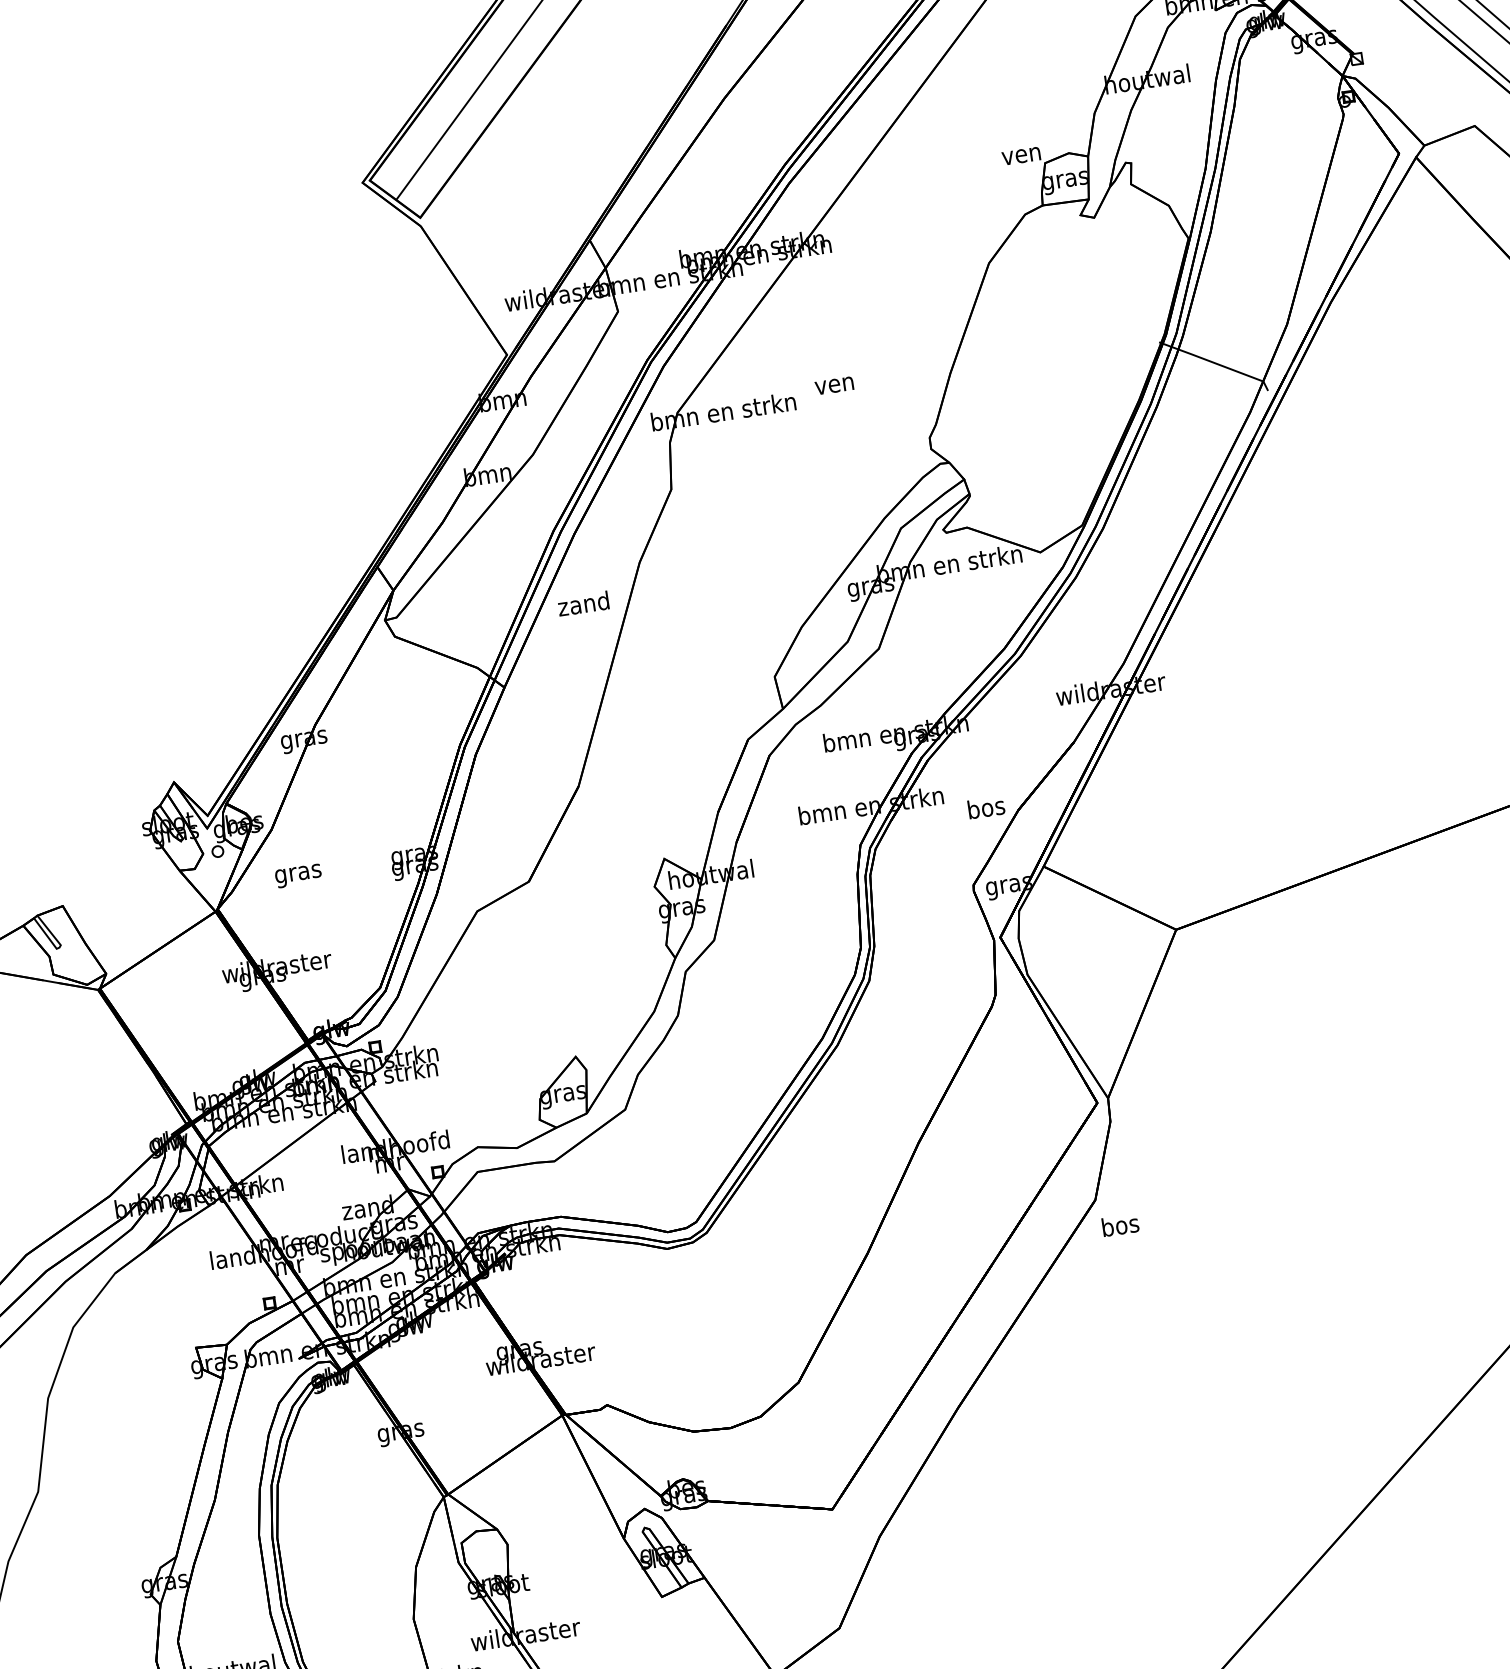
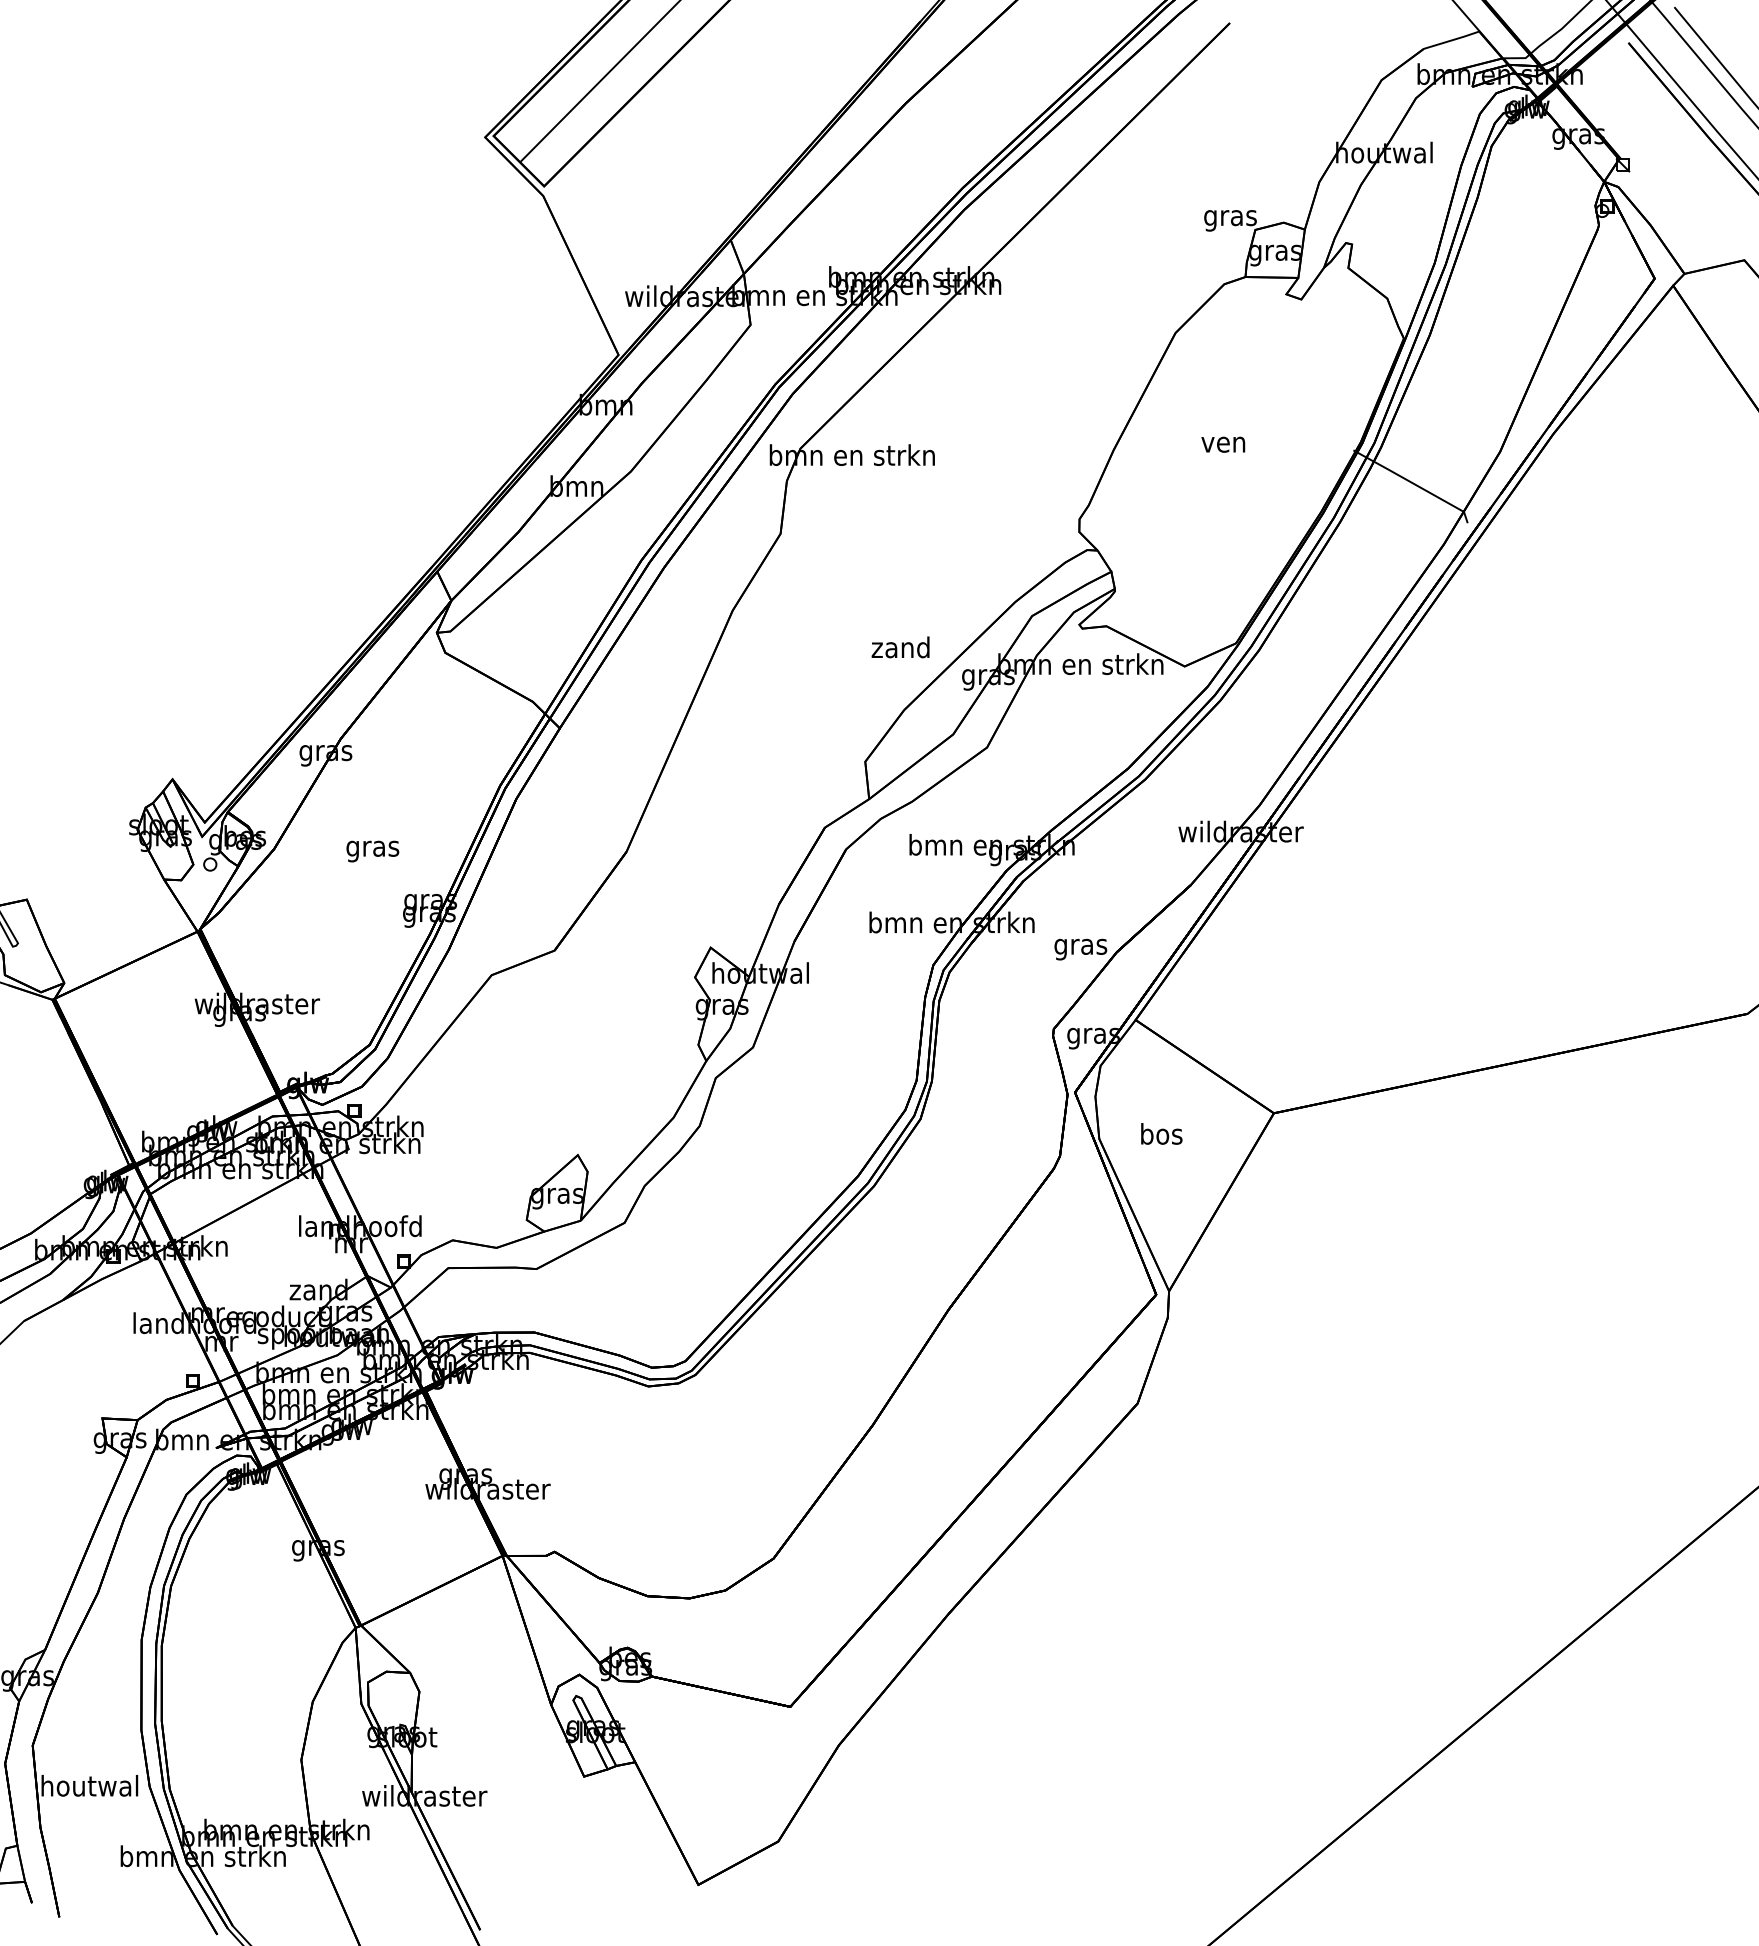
text: (1022, 158) -> (1230, 220), ven -> gras
text: (834, 385) -> (1223, 444), moved
text: (583, 603) -> (900, 647), moved
text: (986, 809) -> (1080, 946), bos -> gras
text: (298, 876) -> (372, 851), moved
text: (1120, 1224) -> (1161, 1133), moved

